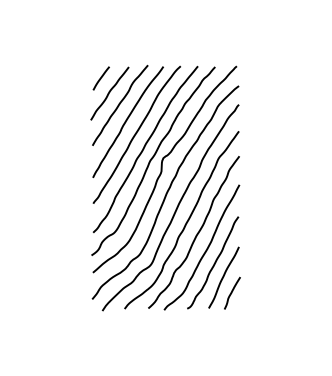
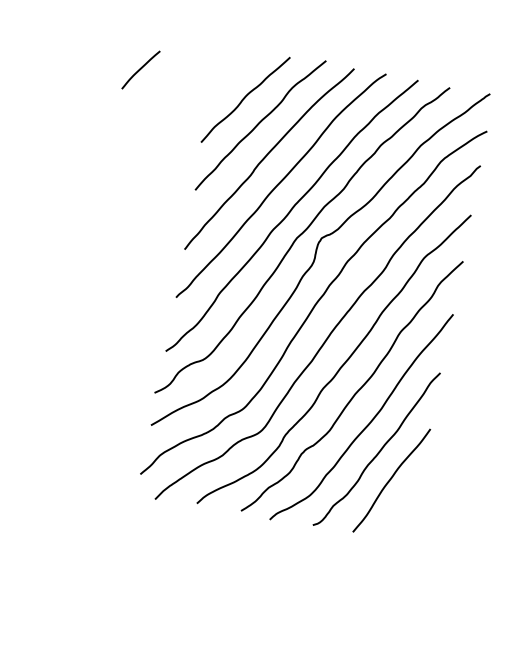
line: (100, 78) -> (139, 69), moved
curve: (232, 292) -> (402, 511), removed

